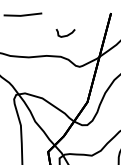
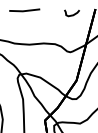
curve: (65, 34) -> (71, 14), moved

